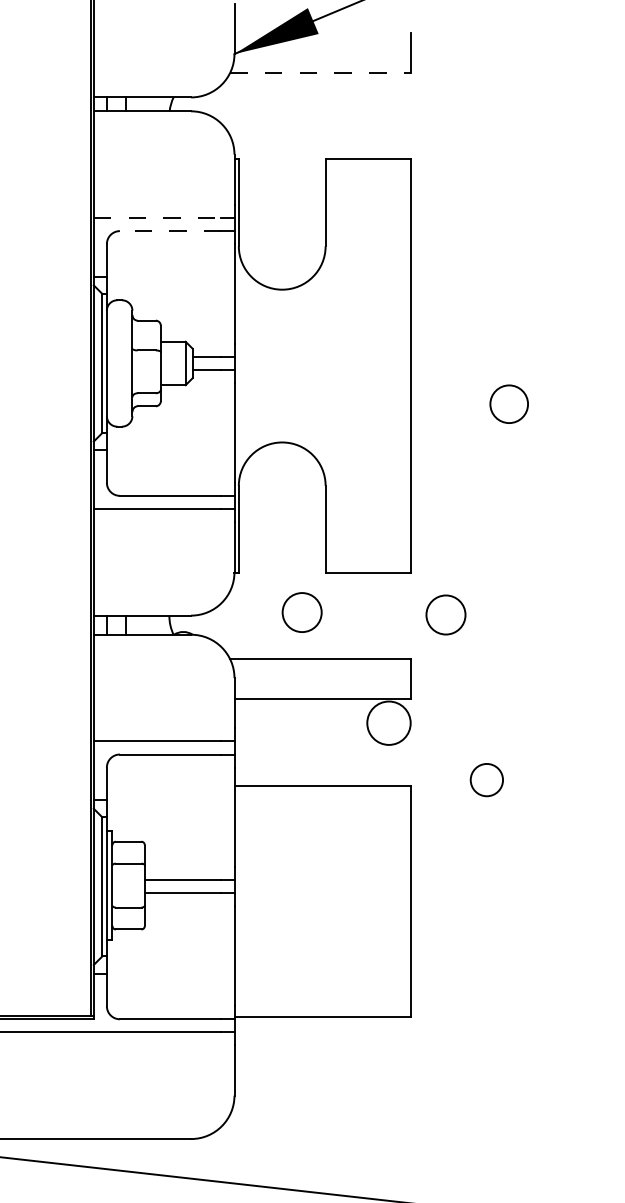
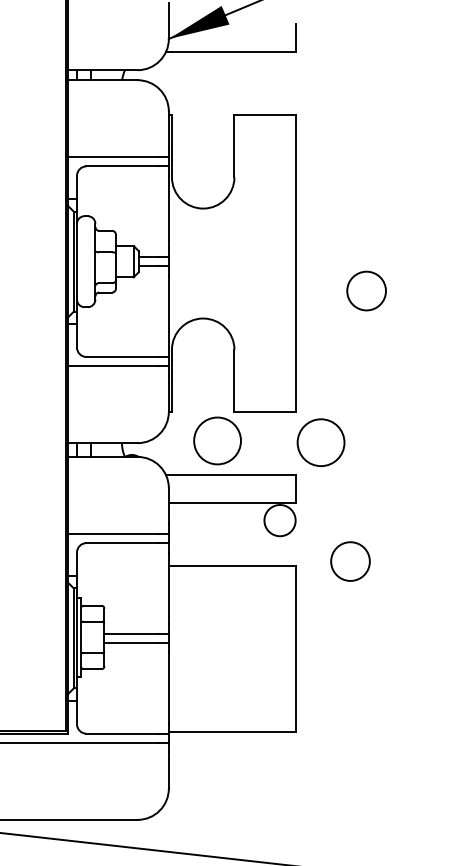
line: (320, 72) -> (230, 52), dashed -> solid
line: (157, 218) -> (113, 157), dashed -> solid
line: (170, 231) -> (122, 166), dashed -> solid
circle: (509, 403) -> (366, 290), size x1.43
circle: (302, 611) -> (217, 440), size x1.67
circle: (445, 614) -> (320, 442), size x1.67
circle: (486, 780) -> (350, 561), size x1.67

